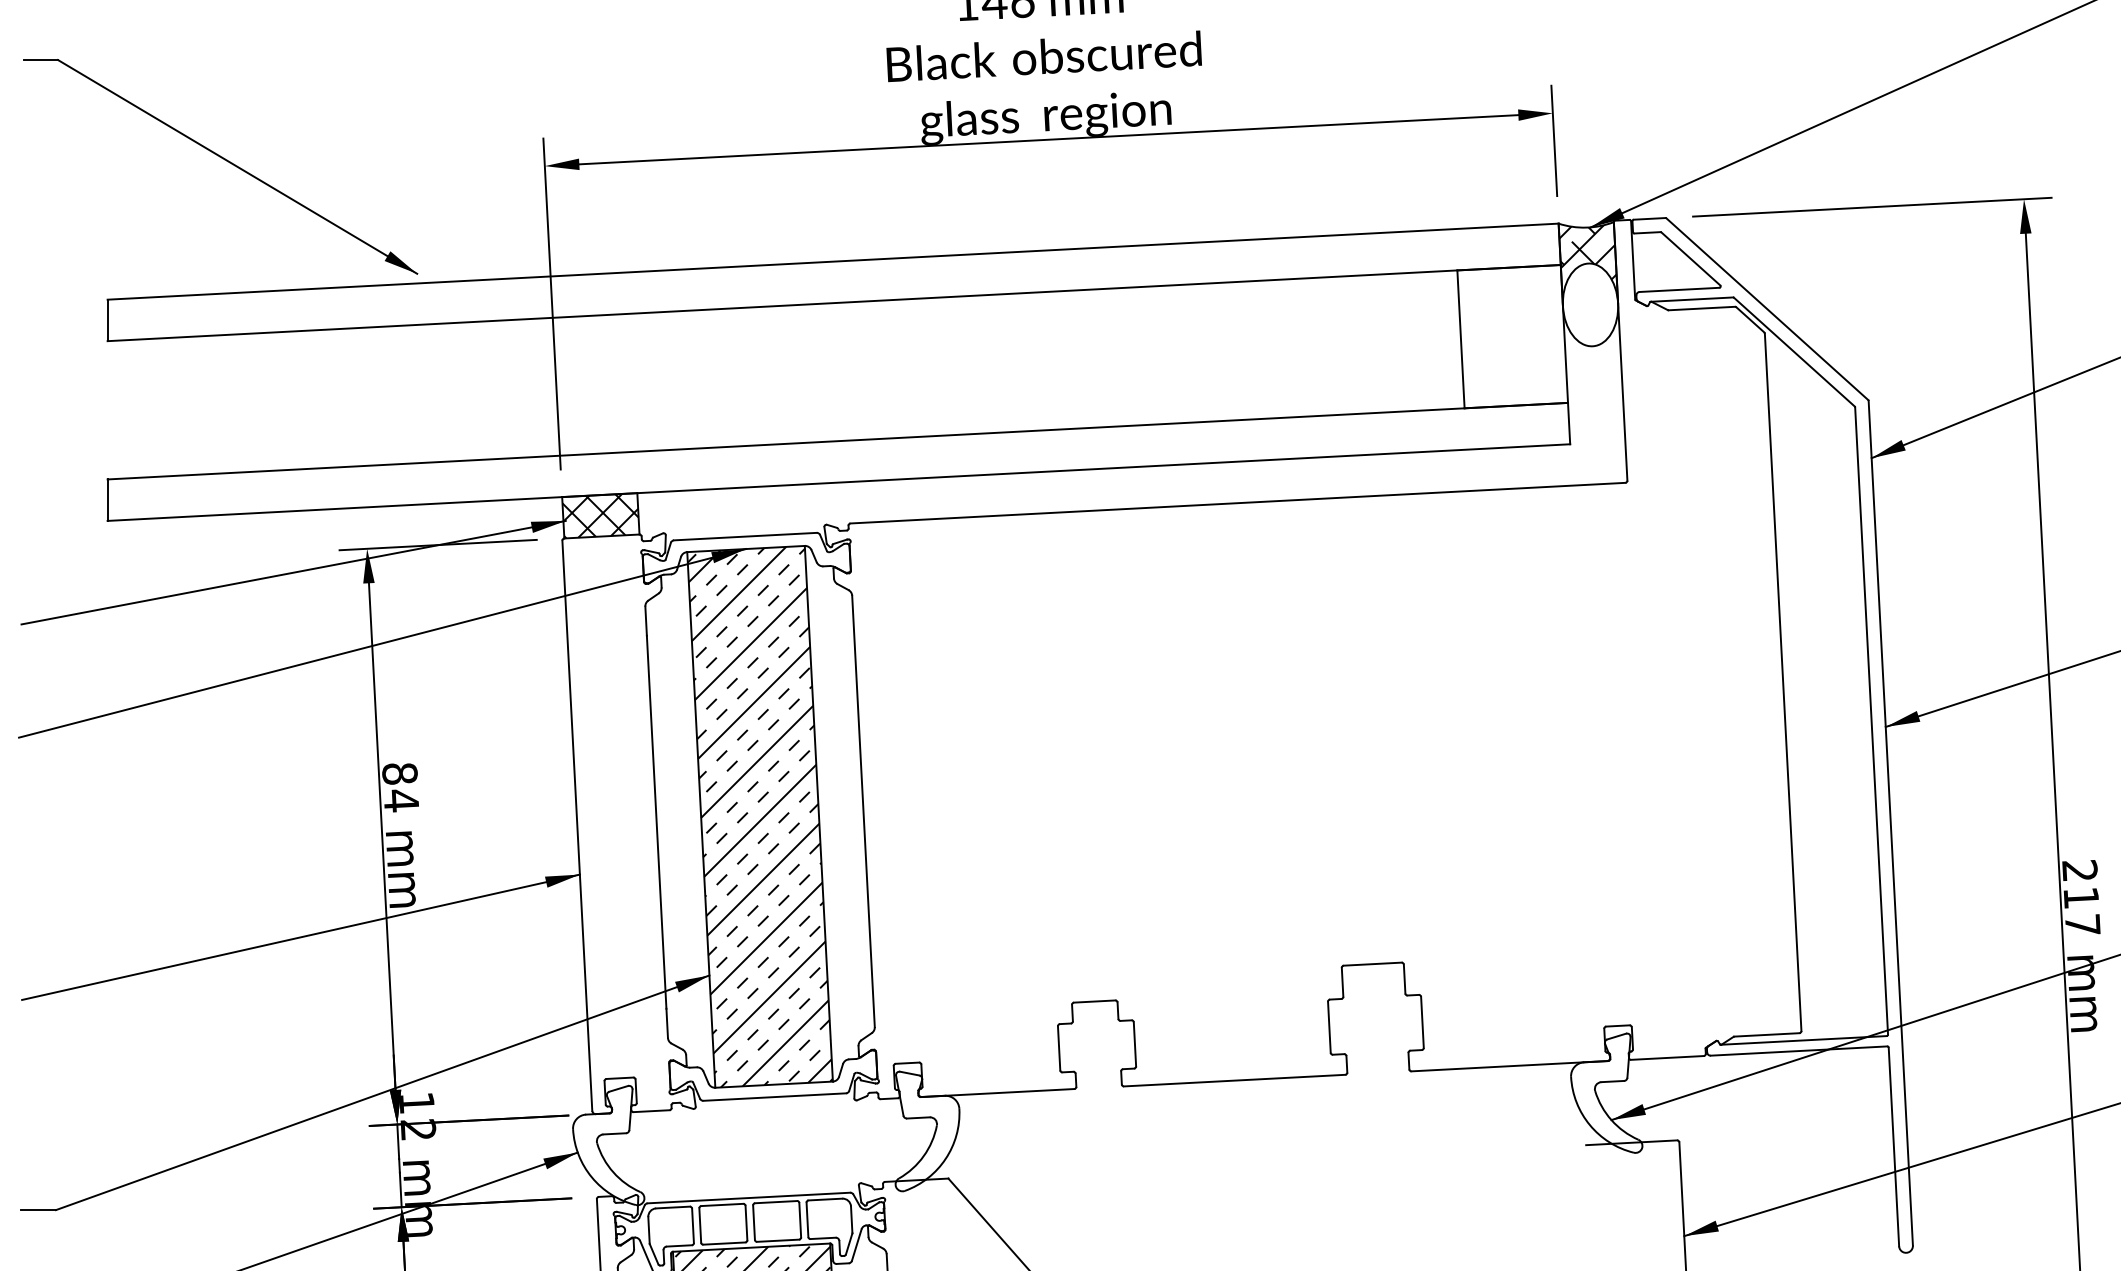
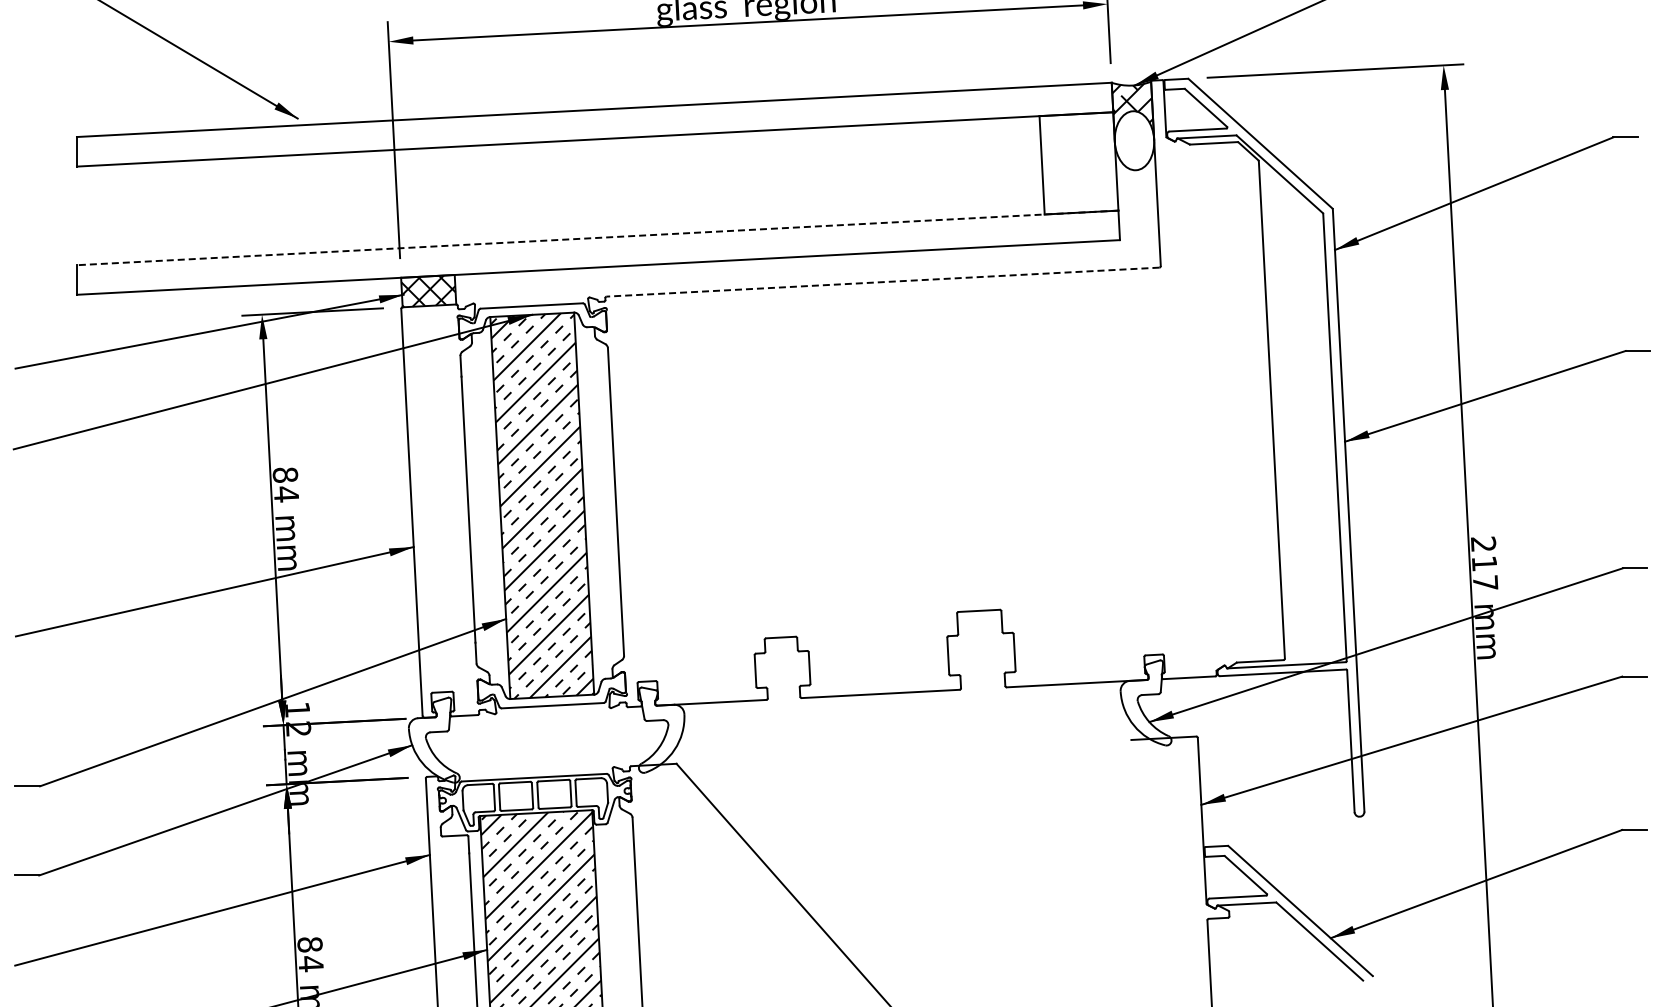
line: (837, 440) -> (597, 237), solid -> dashed
line: (1238, 503) -> (883, 282), solid -> dashed

